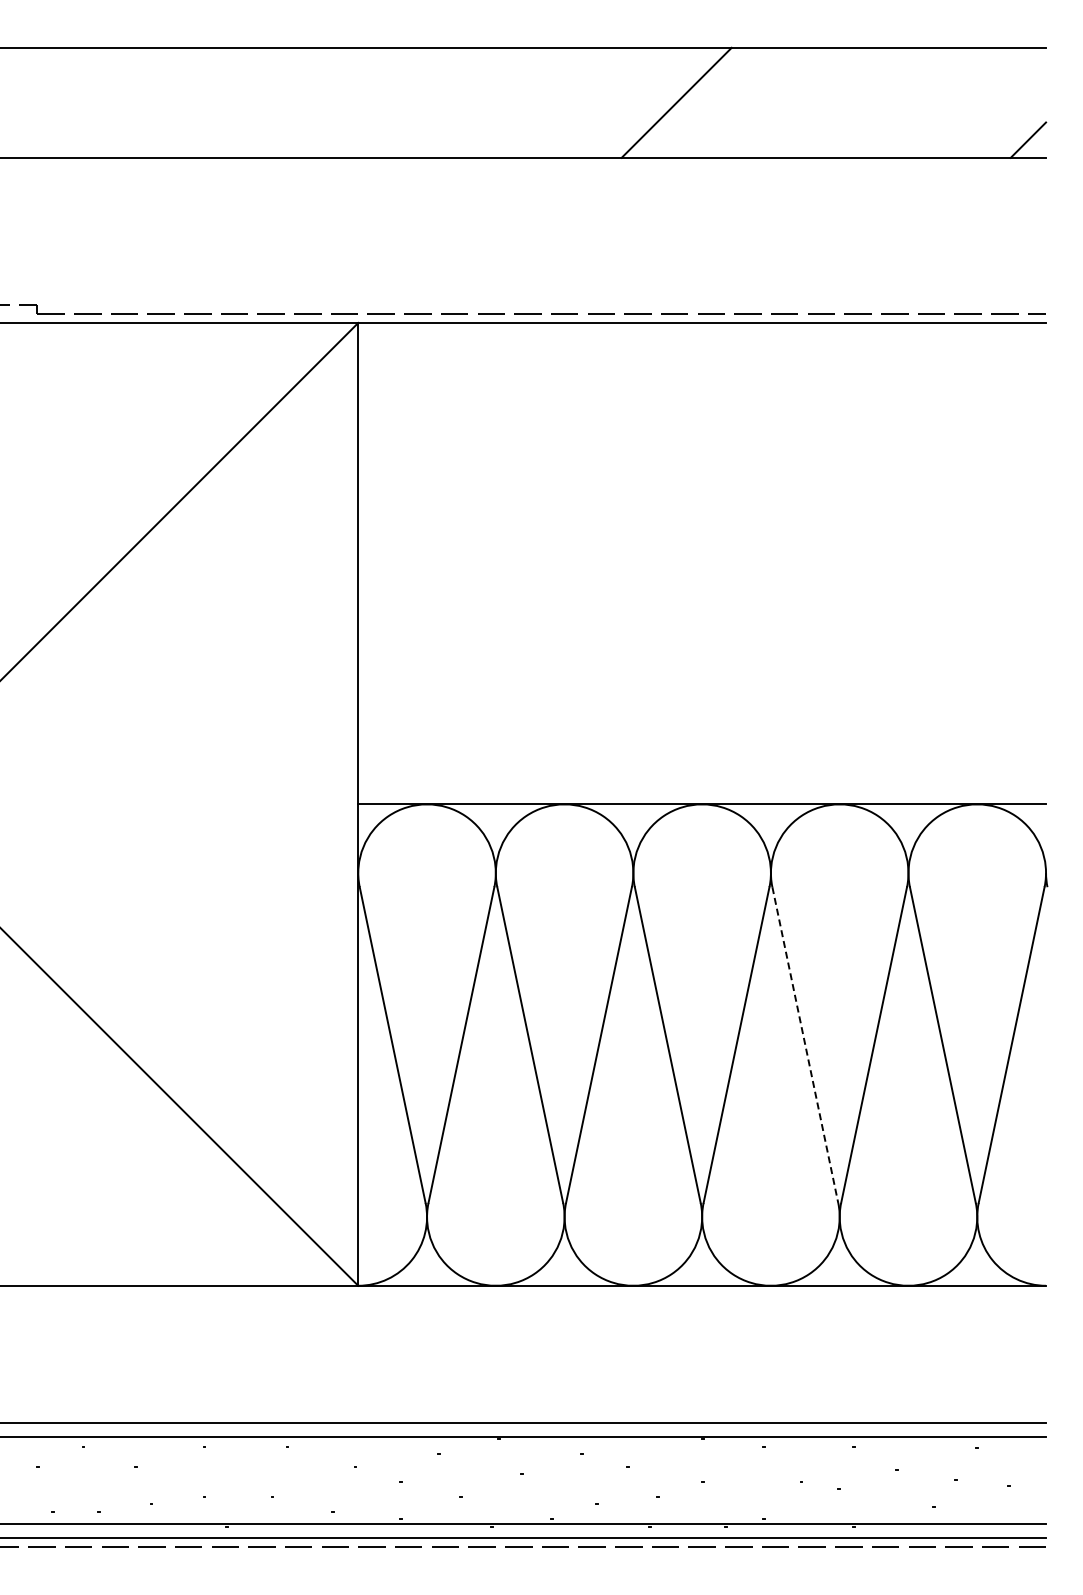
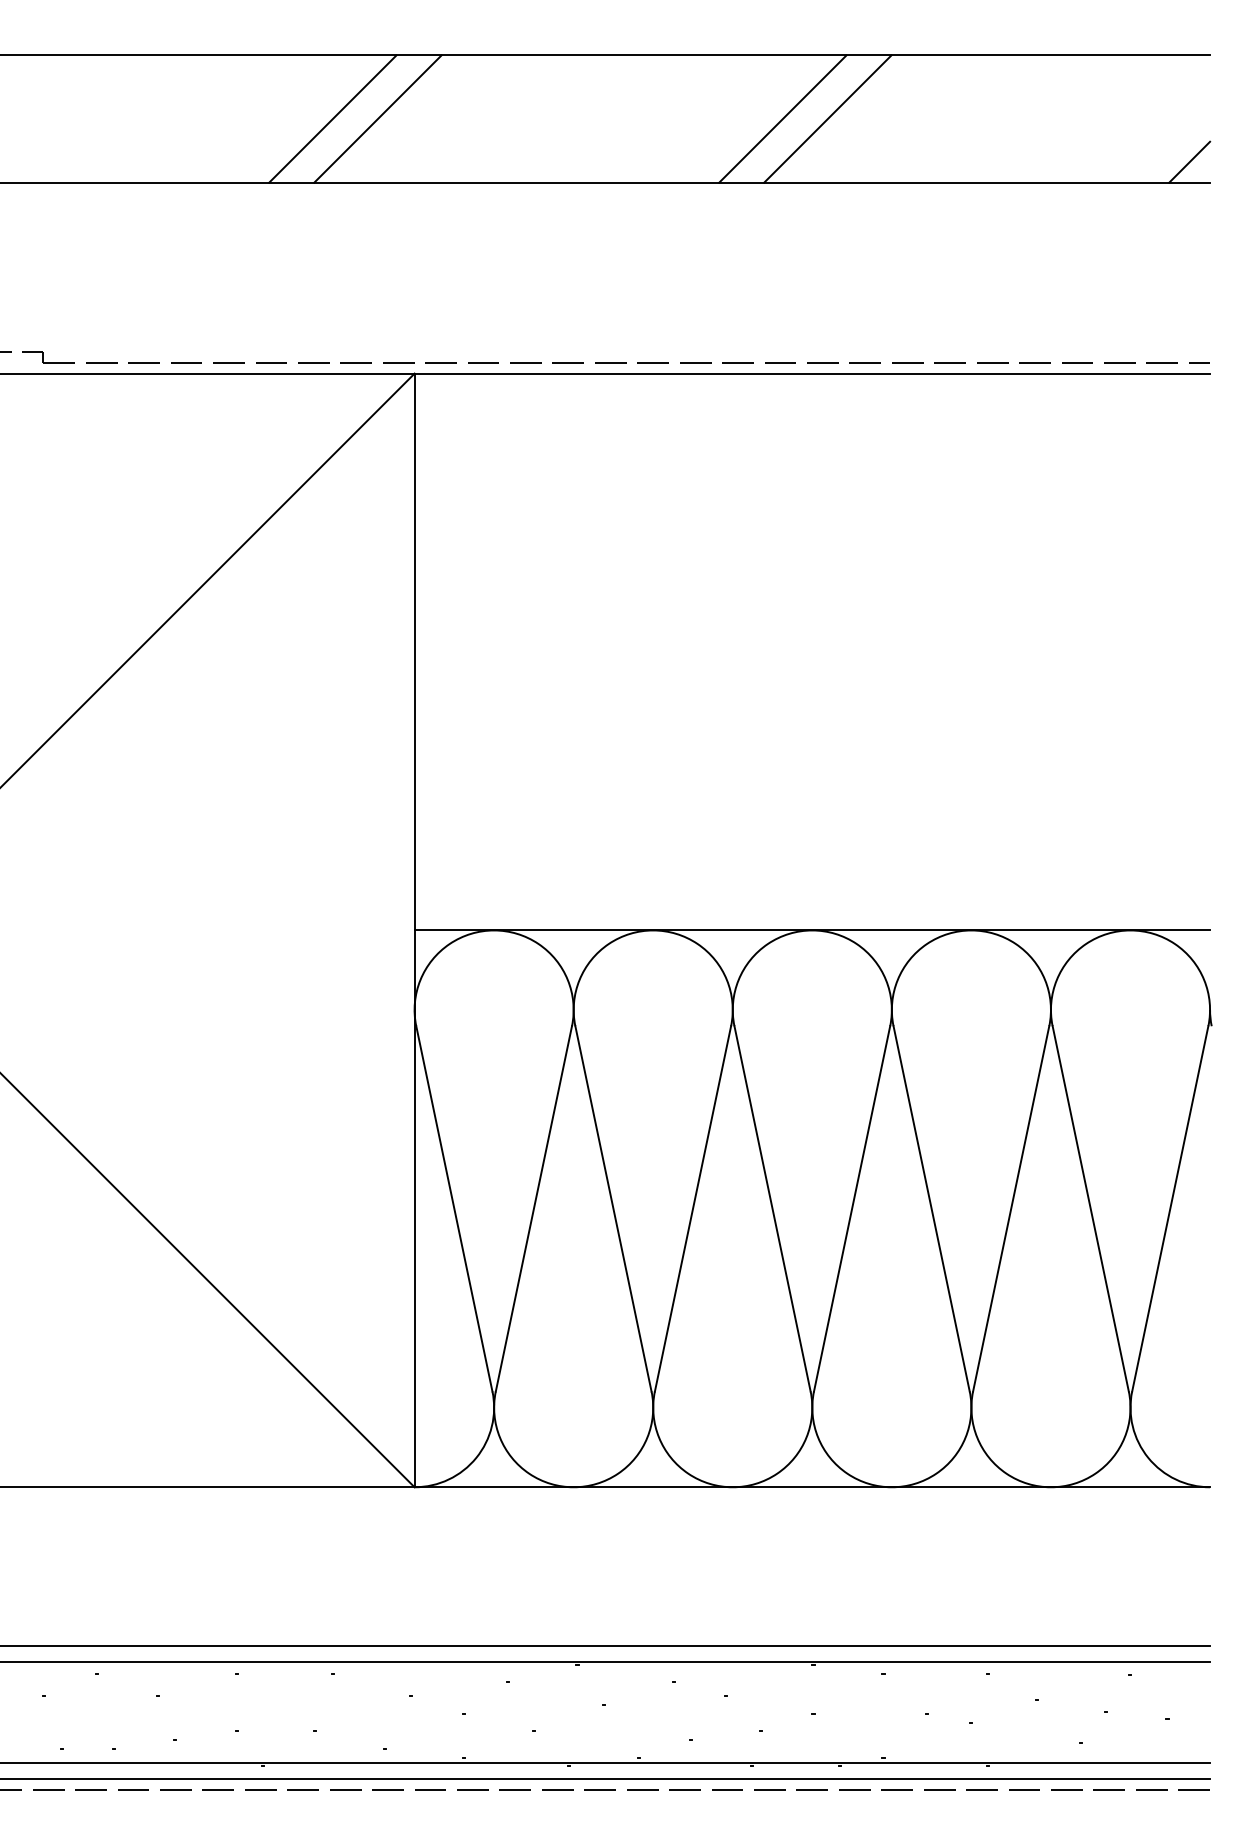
line: (287, 102) -> (332, 118), added
line: (326, 102) -> (377, 118), added
line: (715, 102) -> (827, 118), added
line: (805, 1045) -> (931, 1209), dashed -> solid

